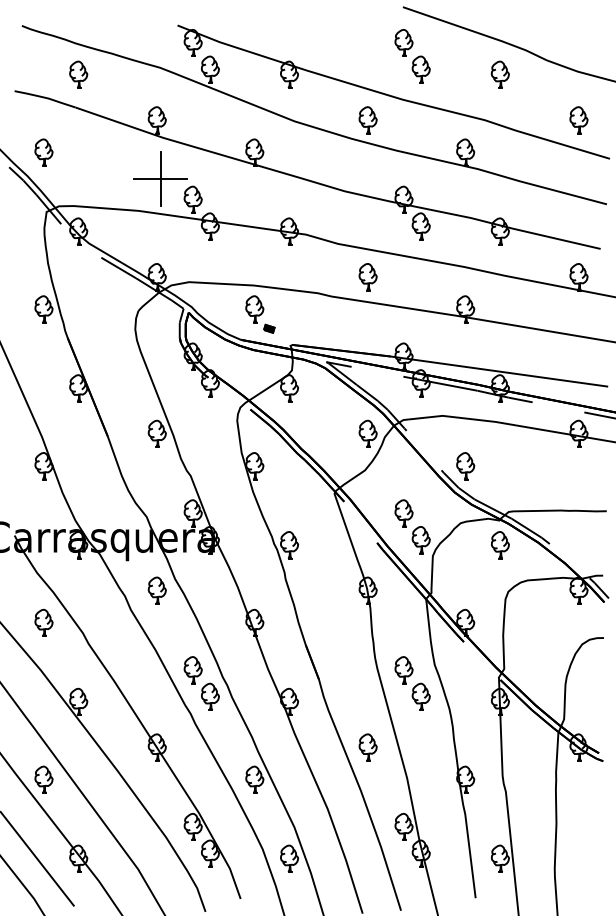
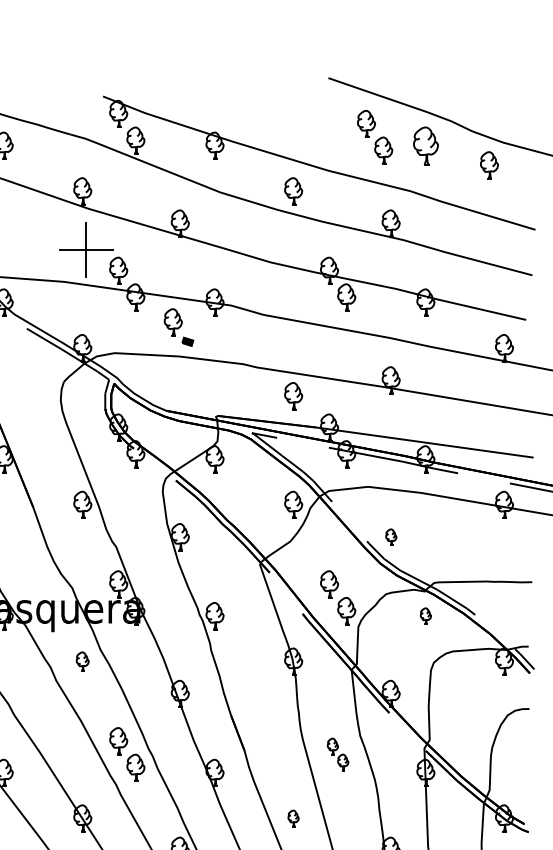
part: (412, 56) -> (375, 137), moved
part: (499, 74) -> (425, 145), size x1.4
part: (578, 120) -> (489, 165), moved
part: (367, 277) -> (293, 396), moved
part: (260, 314) -> (179, 327), moved
part: (465, 466) -> (391, 537), size x0.6
part: (500, 545) -> (426, 616), size x0.6
part: (156, 590) -> (82, 661), size x0.7
part: (412, 683) -> (338, 754), size x0.6
part: (367, 747) -> (293, 818), size x0.6

